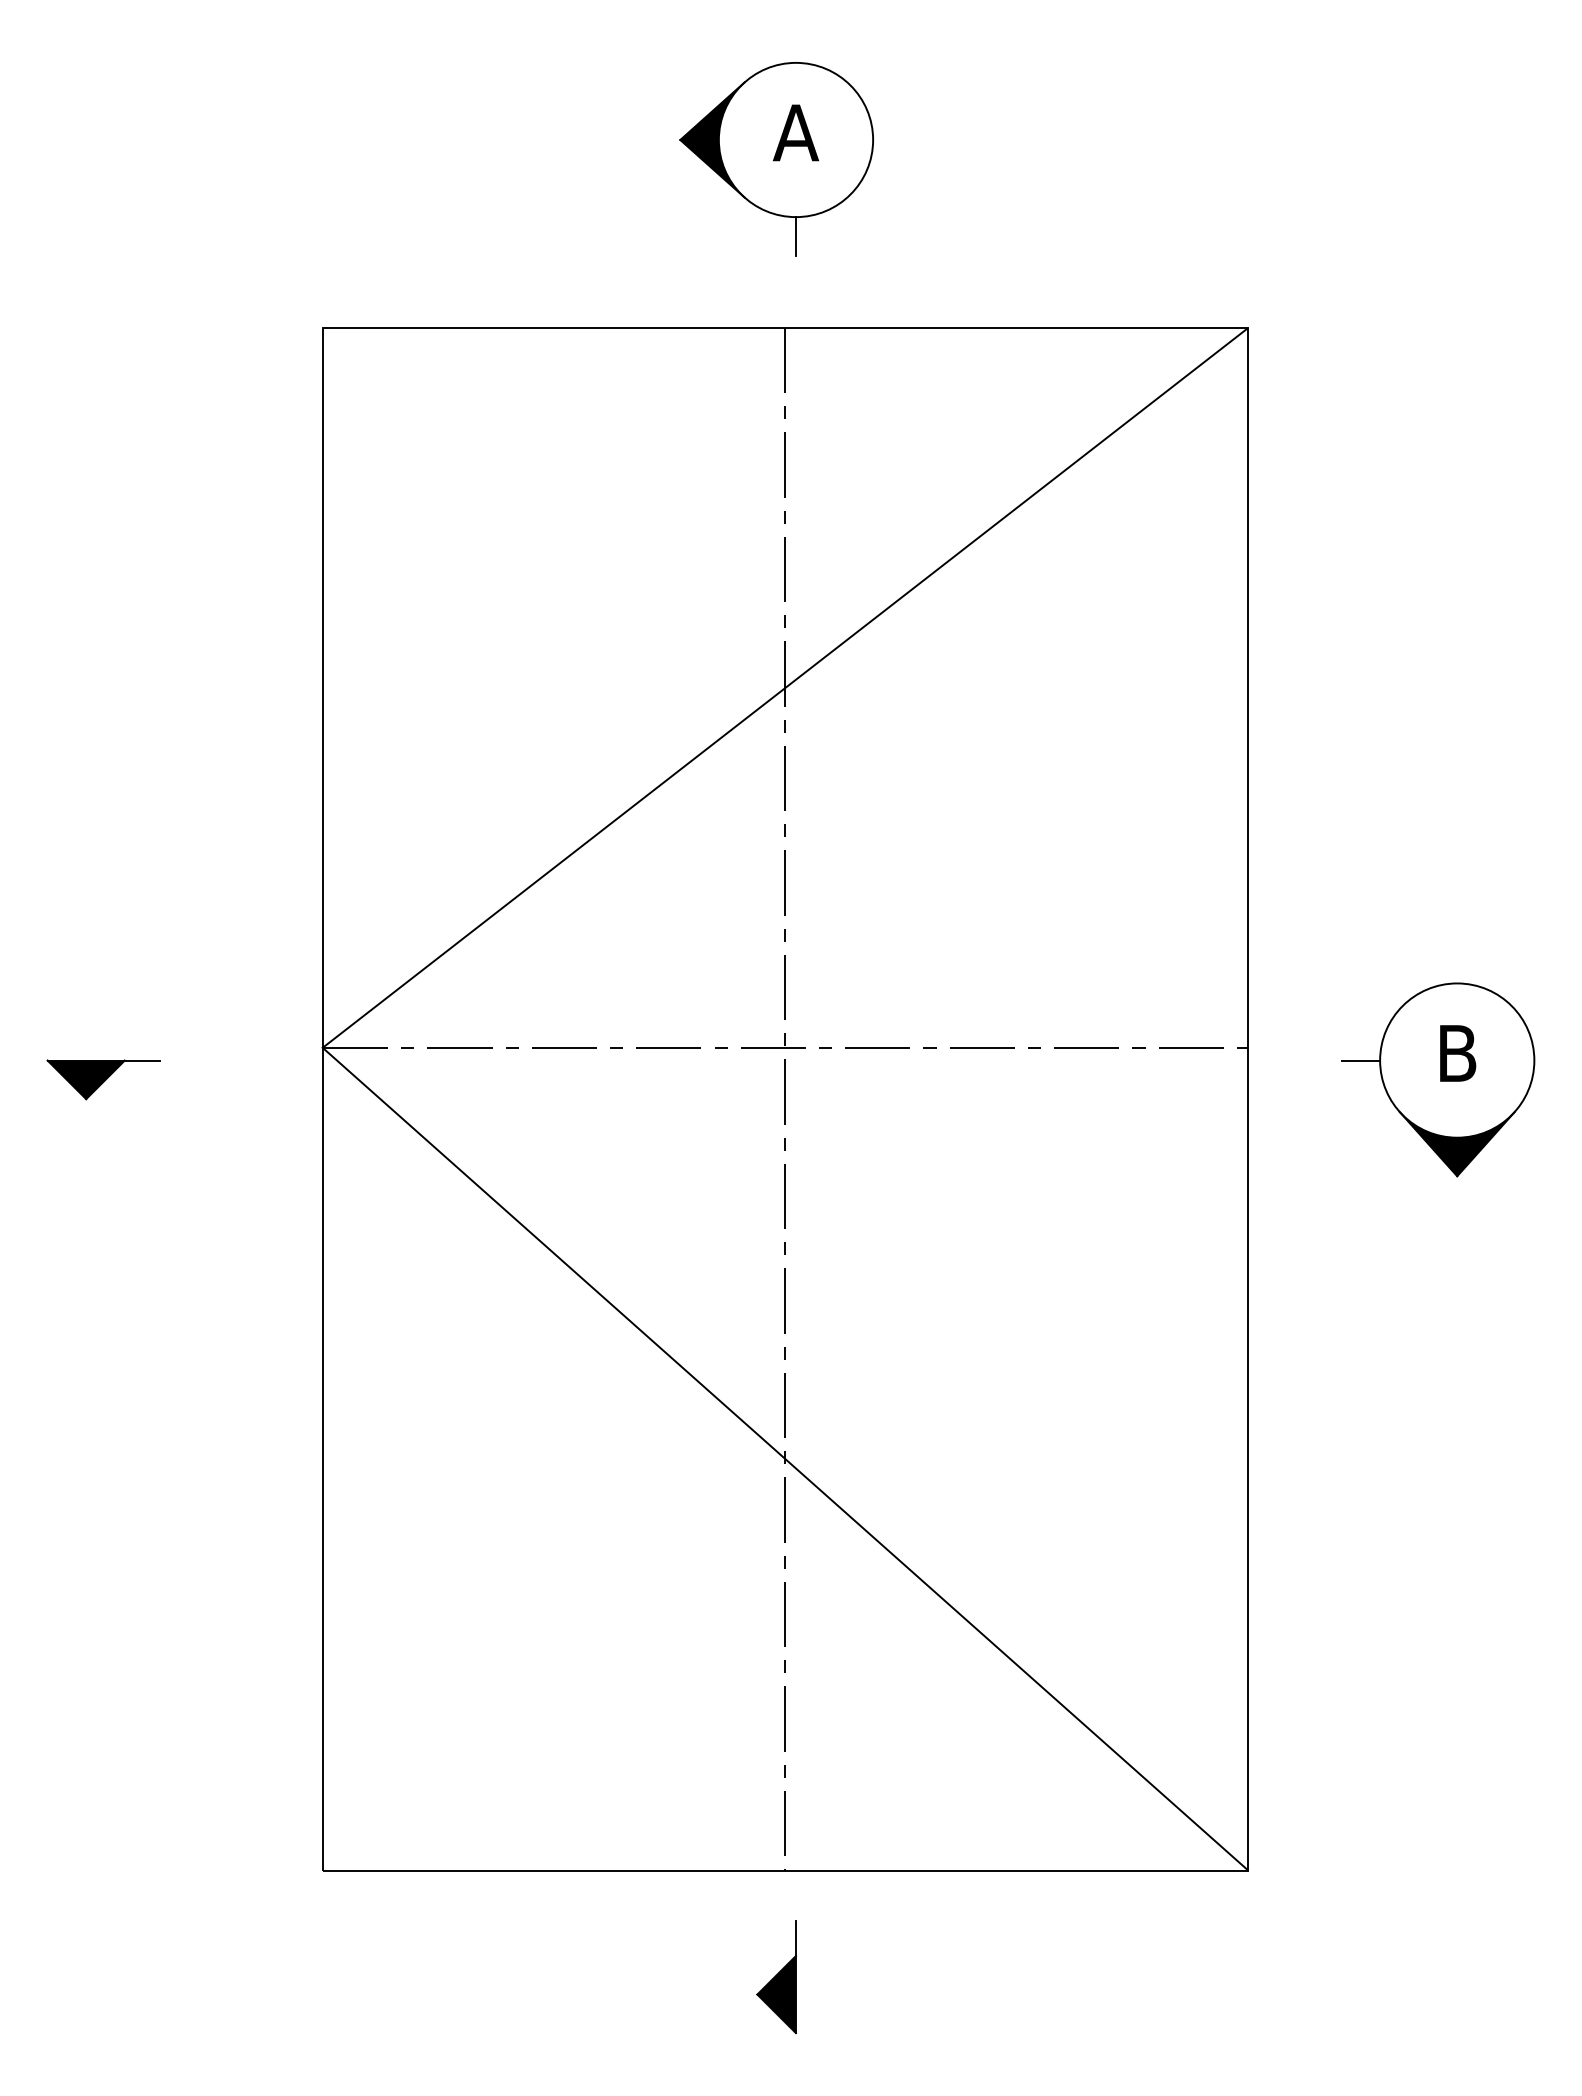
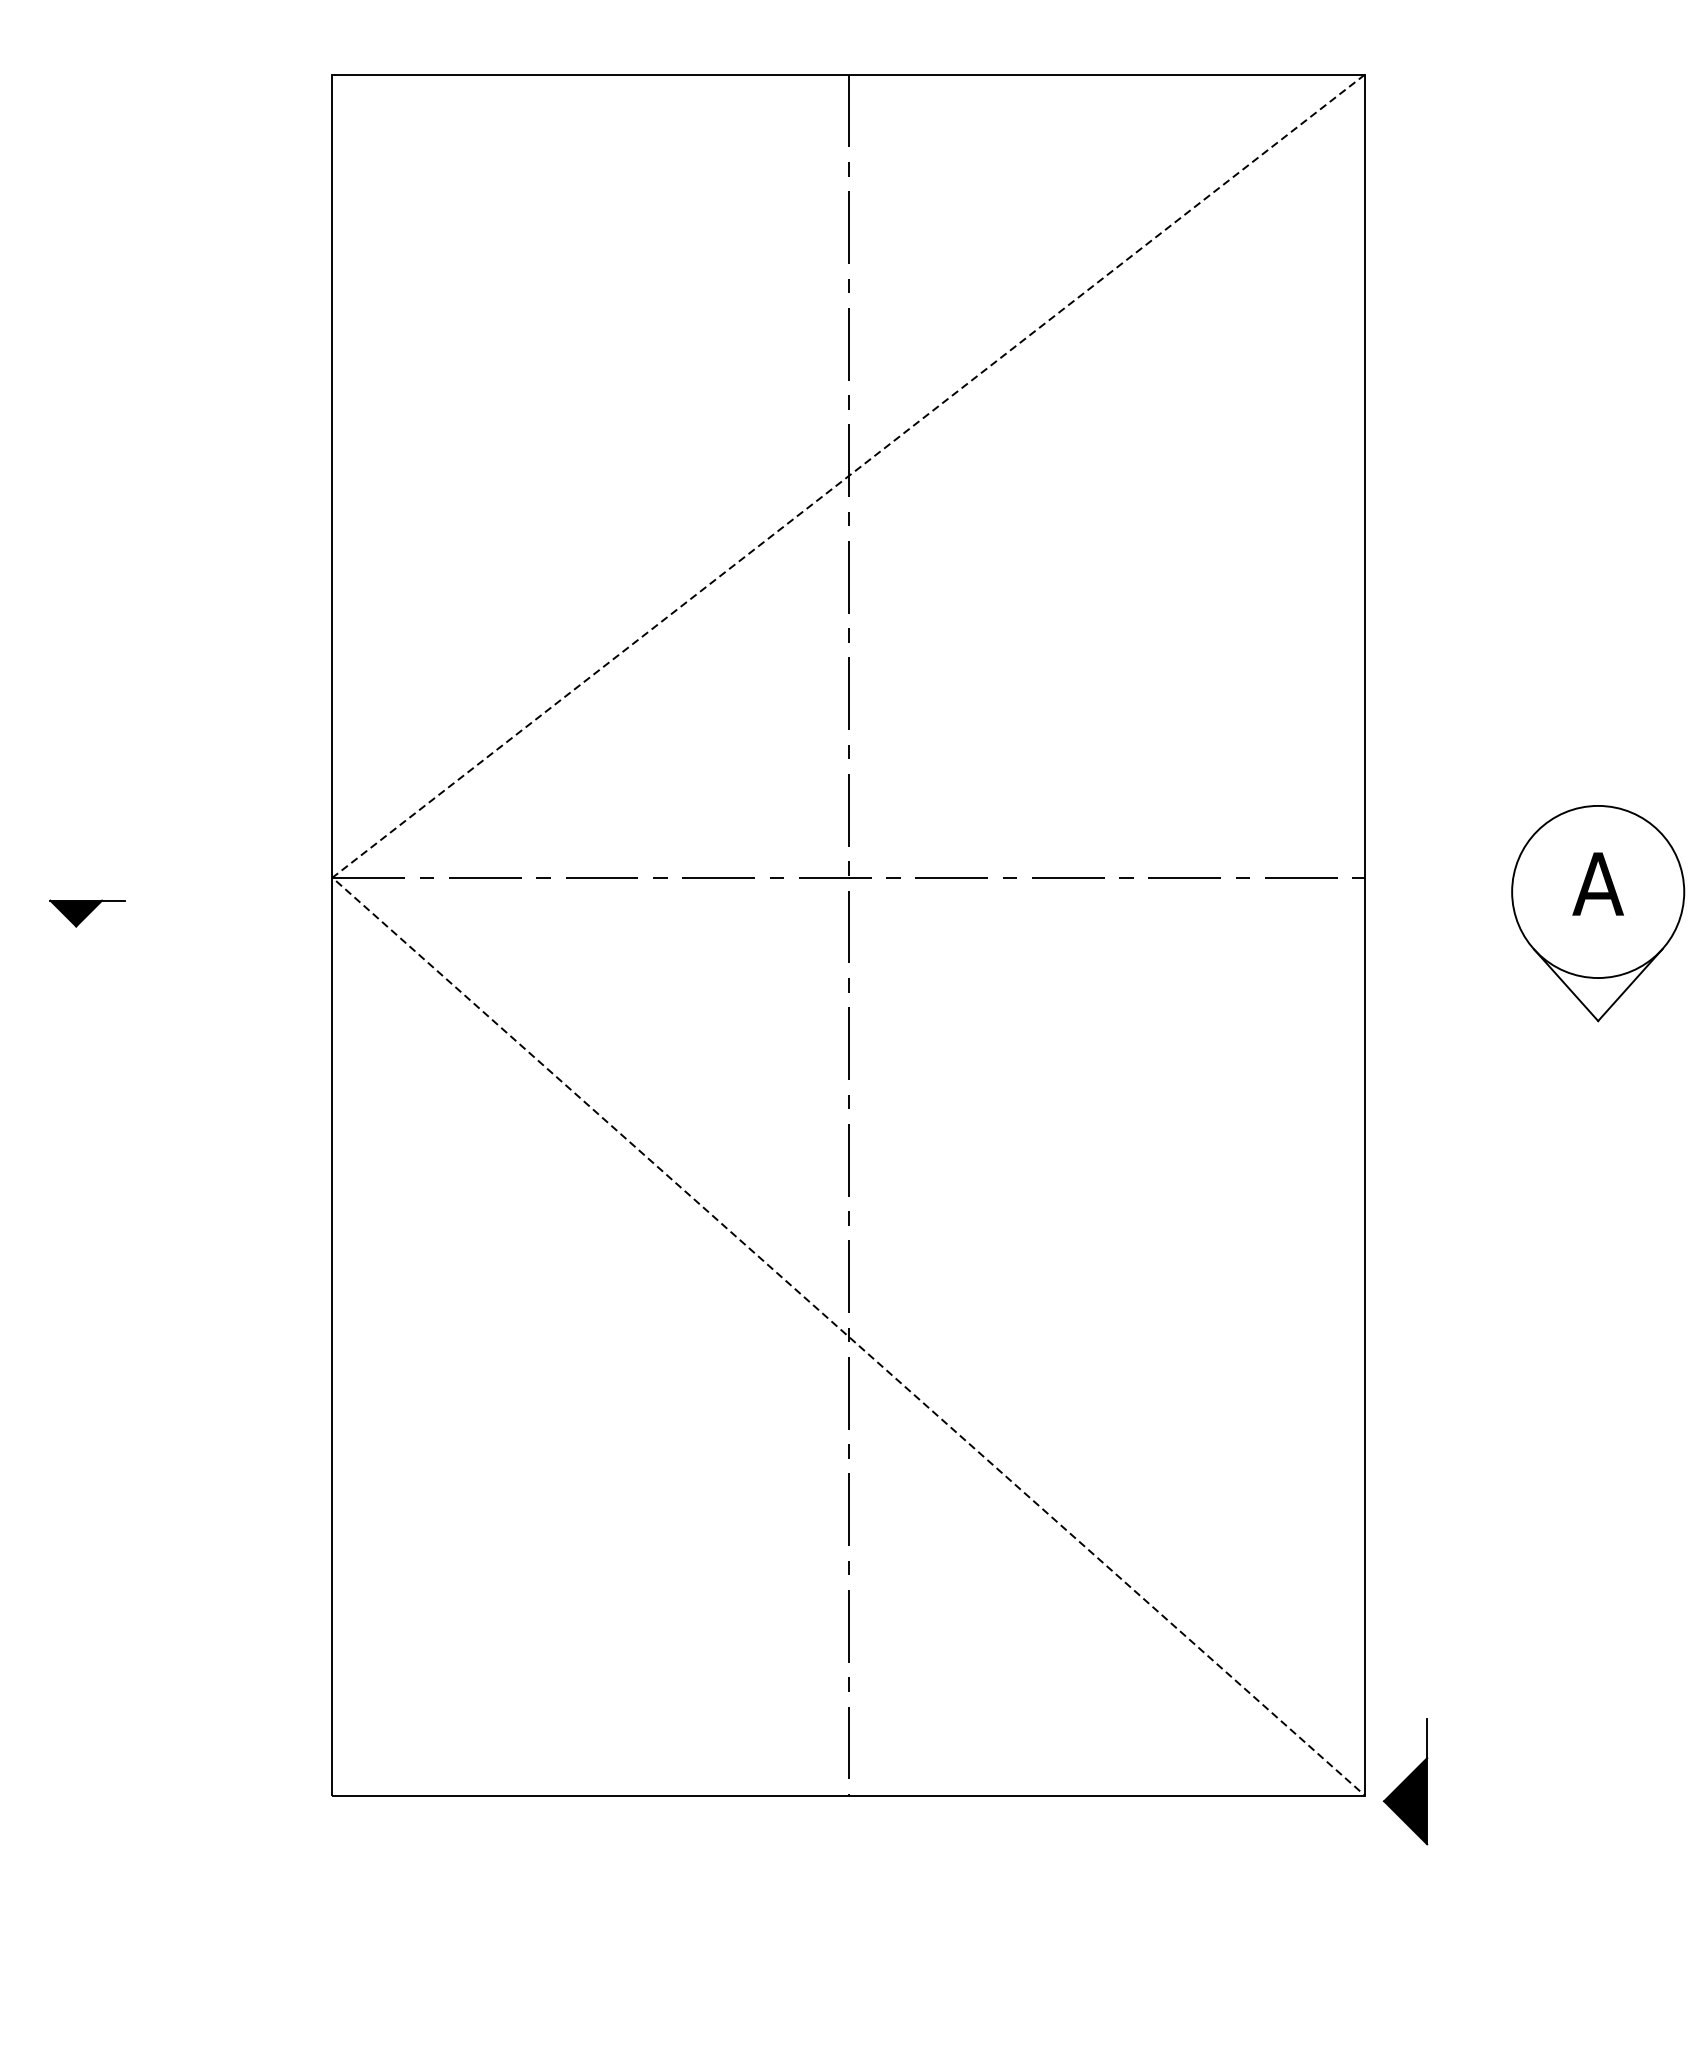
text: (1457, 1053) -> (1598, 884), B -> A
line: (1360, 1060) -> (1490, 891), removed
line: (347, 1069) -> (360, 901), solid -> dashed
part: (103, 1079) -> (87, 913), size x0.6
fill: (1456, 1143) -> (1597, 984), removed
part: (776, 1977) -> (1405, 1782), moved

